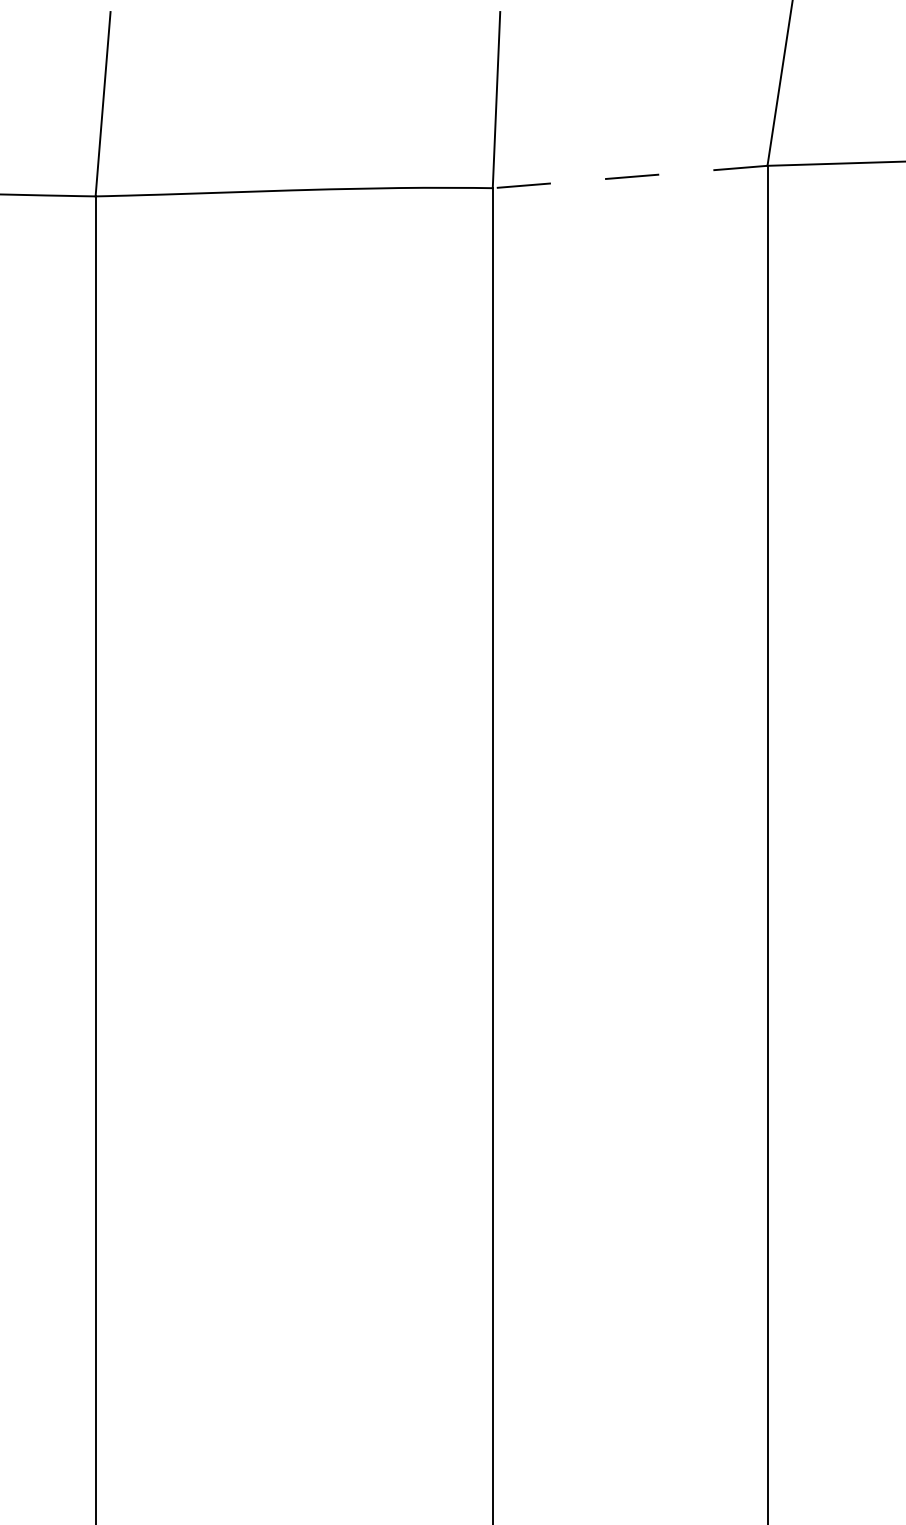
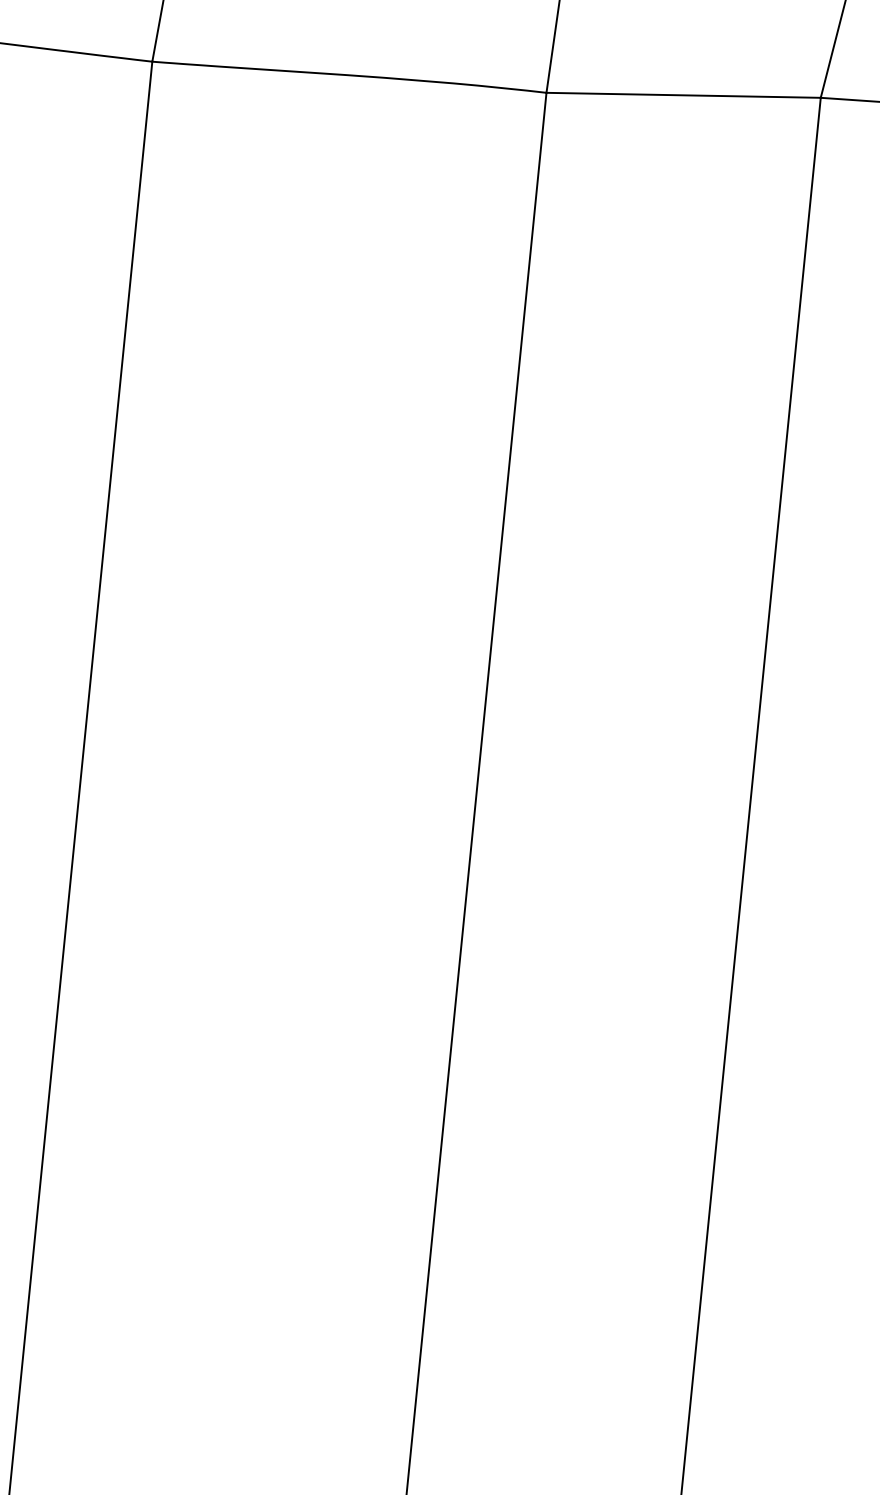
line: (630, 177) -> (683, 95), dashed -> solid

